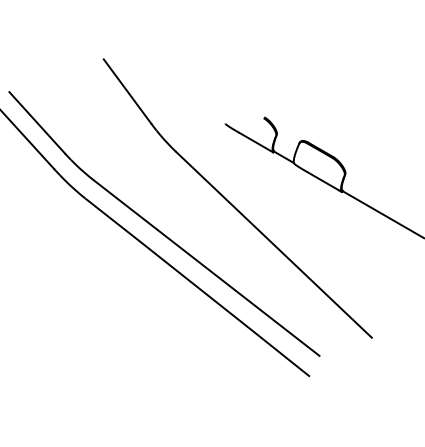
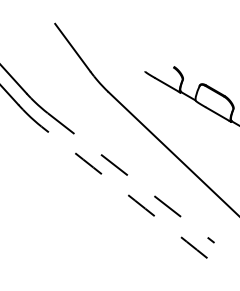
line: (206, 268) -> (131, 178), solid -> dashed
arc: (197, 287) -> (124, 192), solid -> dashed

